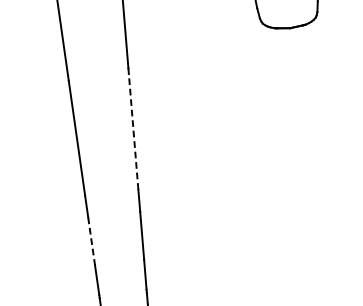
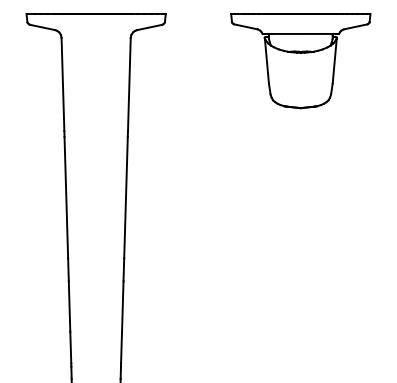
line: (134, 131) -> (126, 197), dashed -> solid
line: (91, 242) -> (69, 307), dashed -> solid

